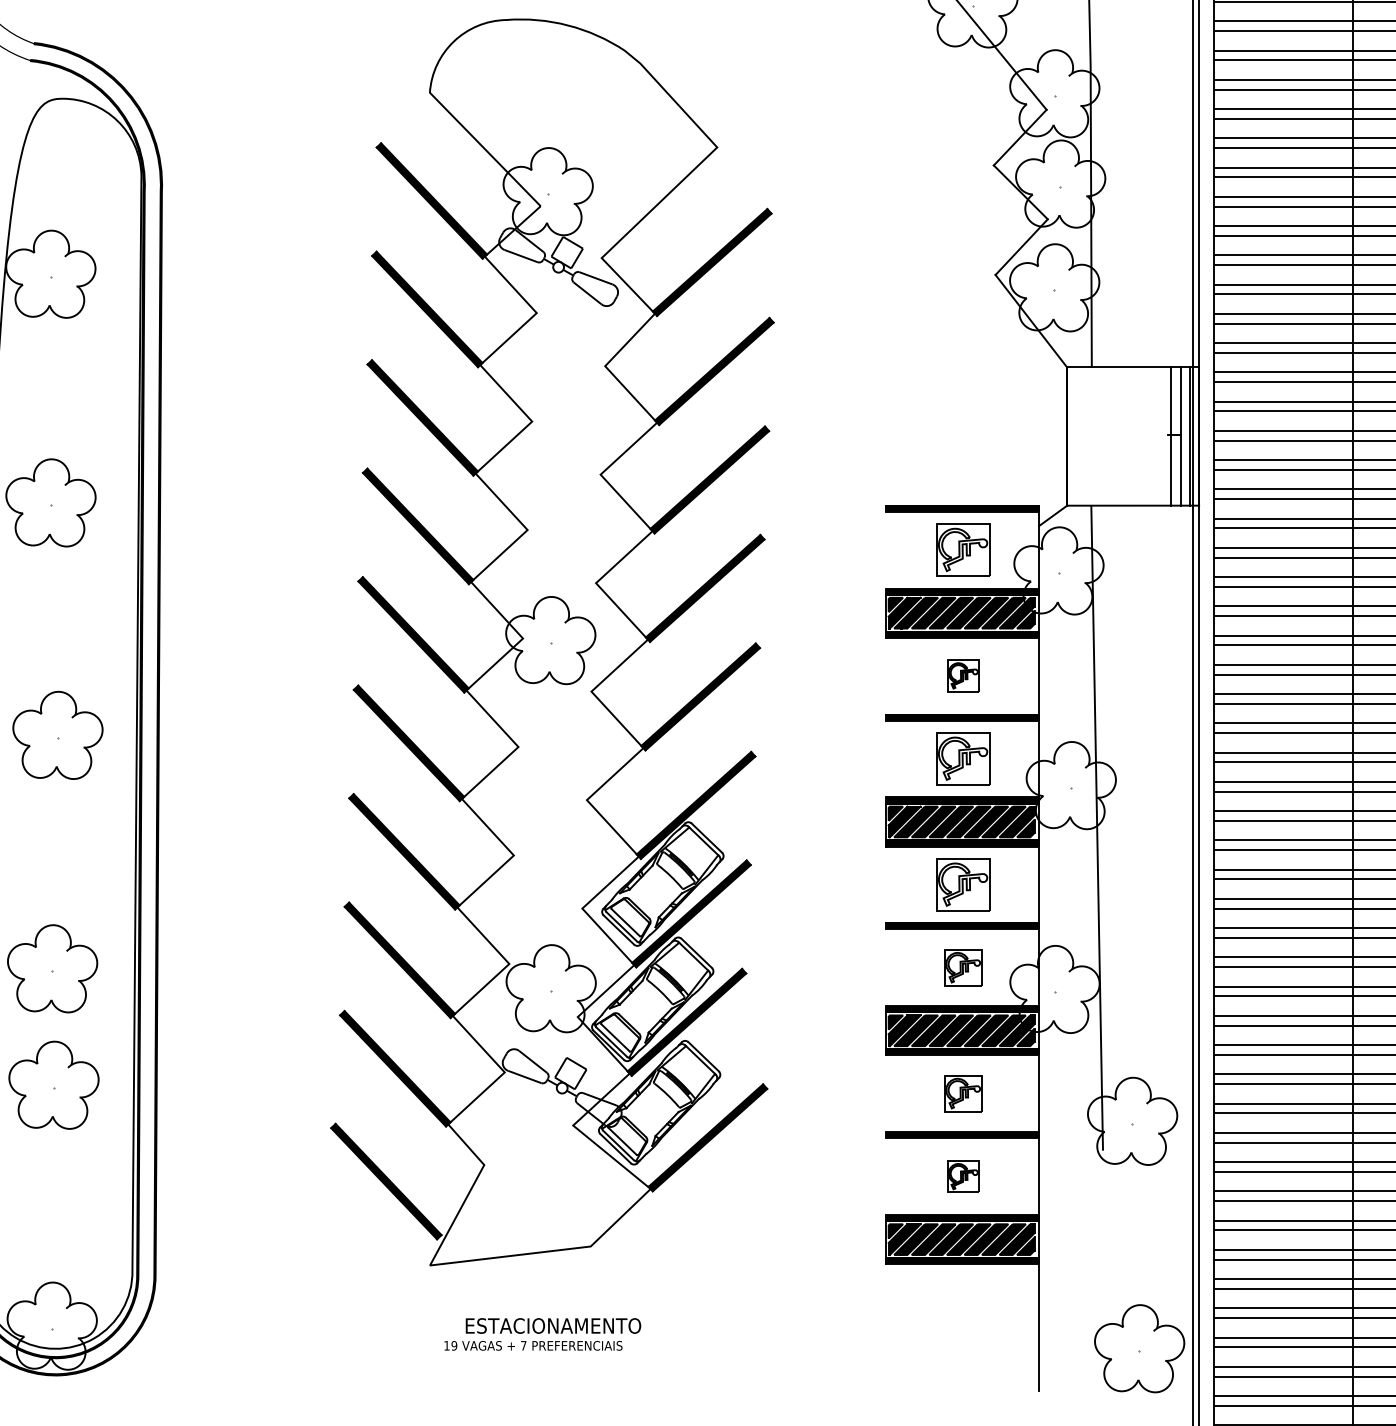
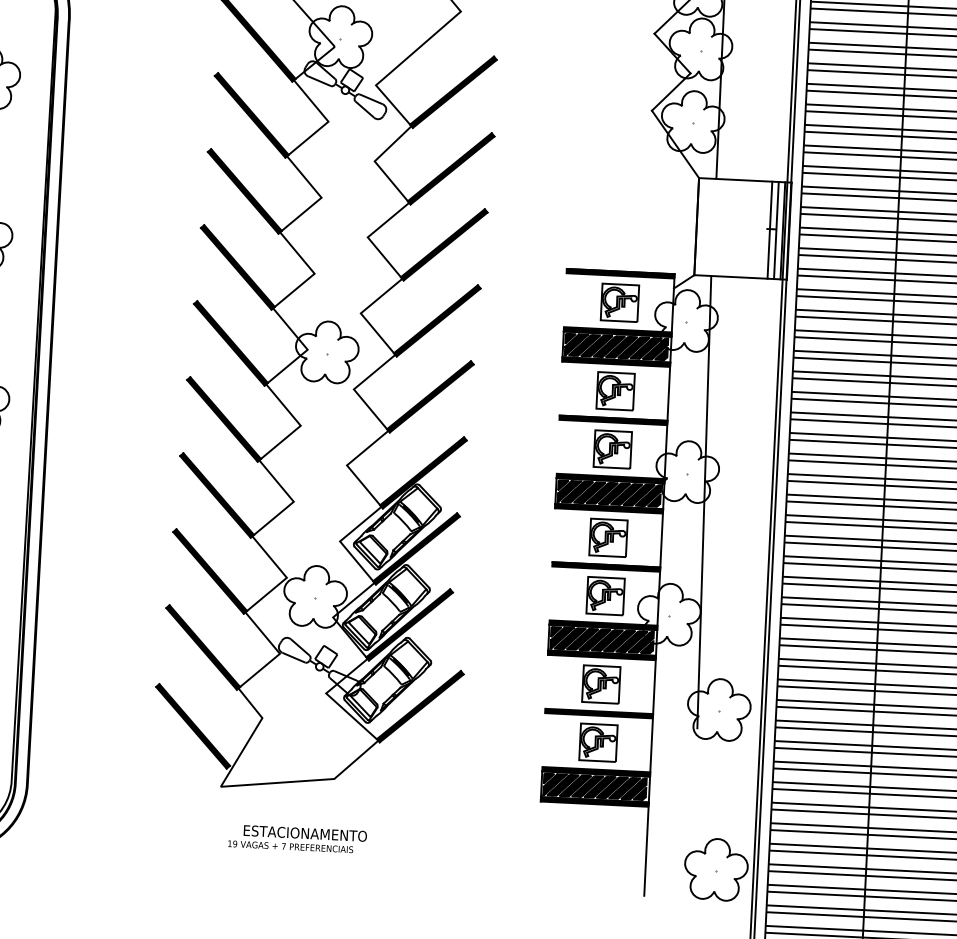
part: (963, 675) -> (615, 390), size x1.67
part: (963, 967) -> (605, 595), size x1.43
part: (963, 1093) -> (601, 684), size x1.43
part: (963, 1176) -> (598, 742), size x1.67

